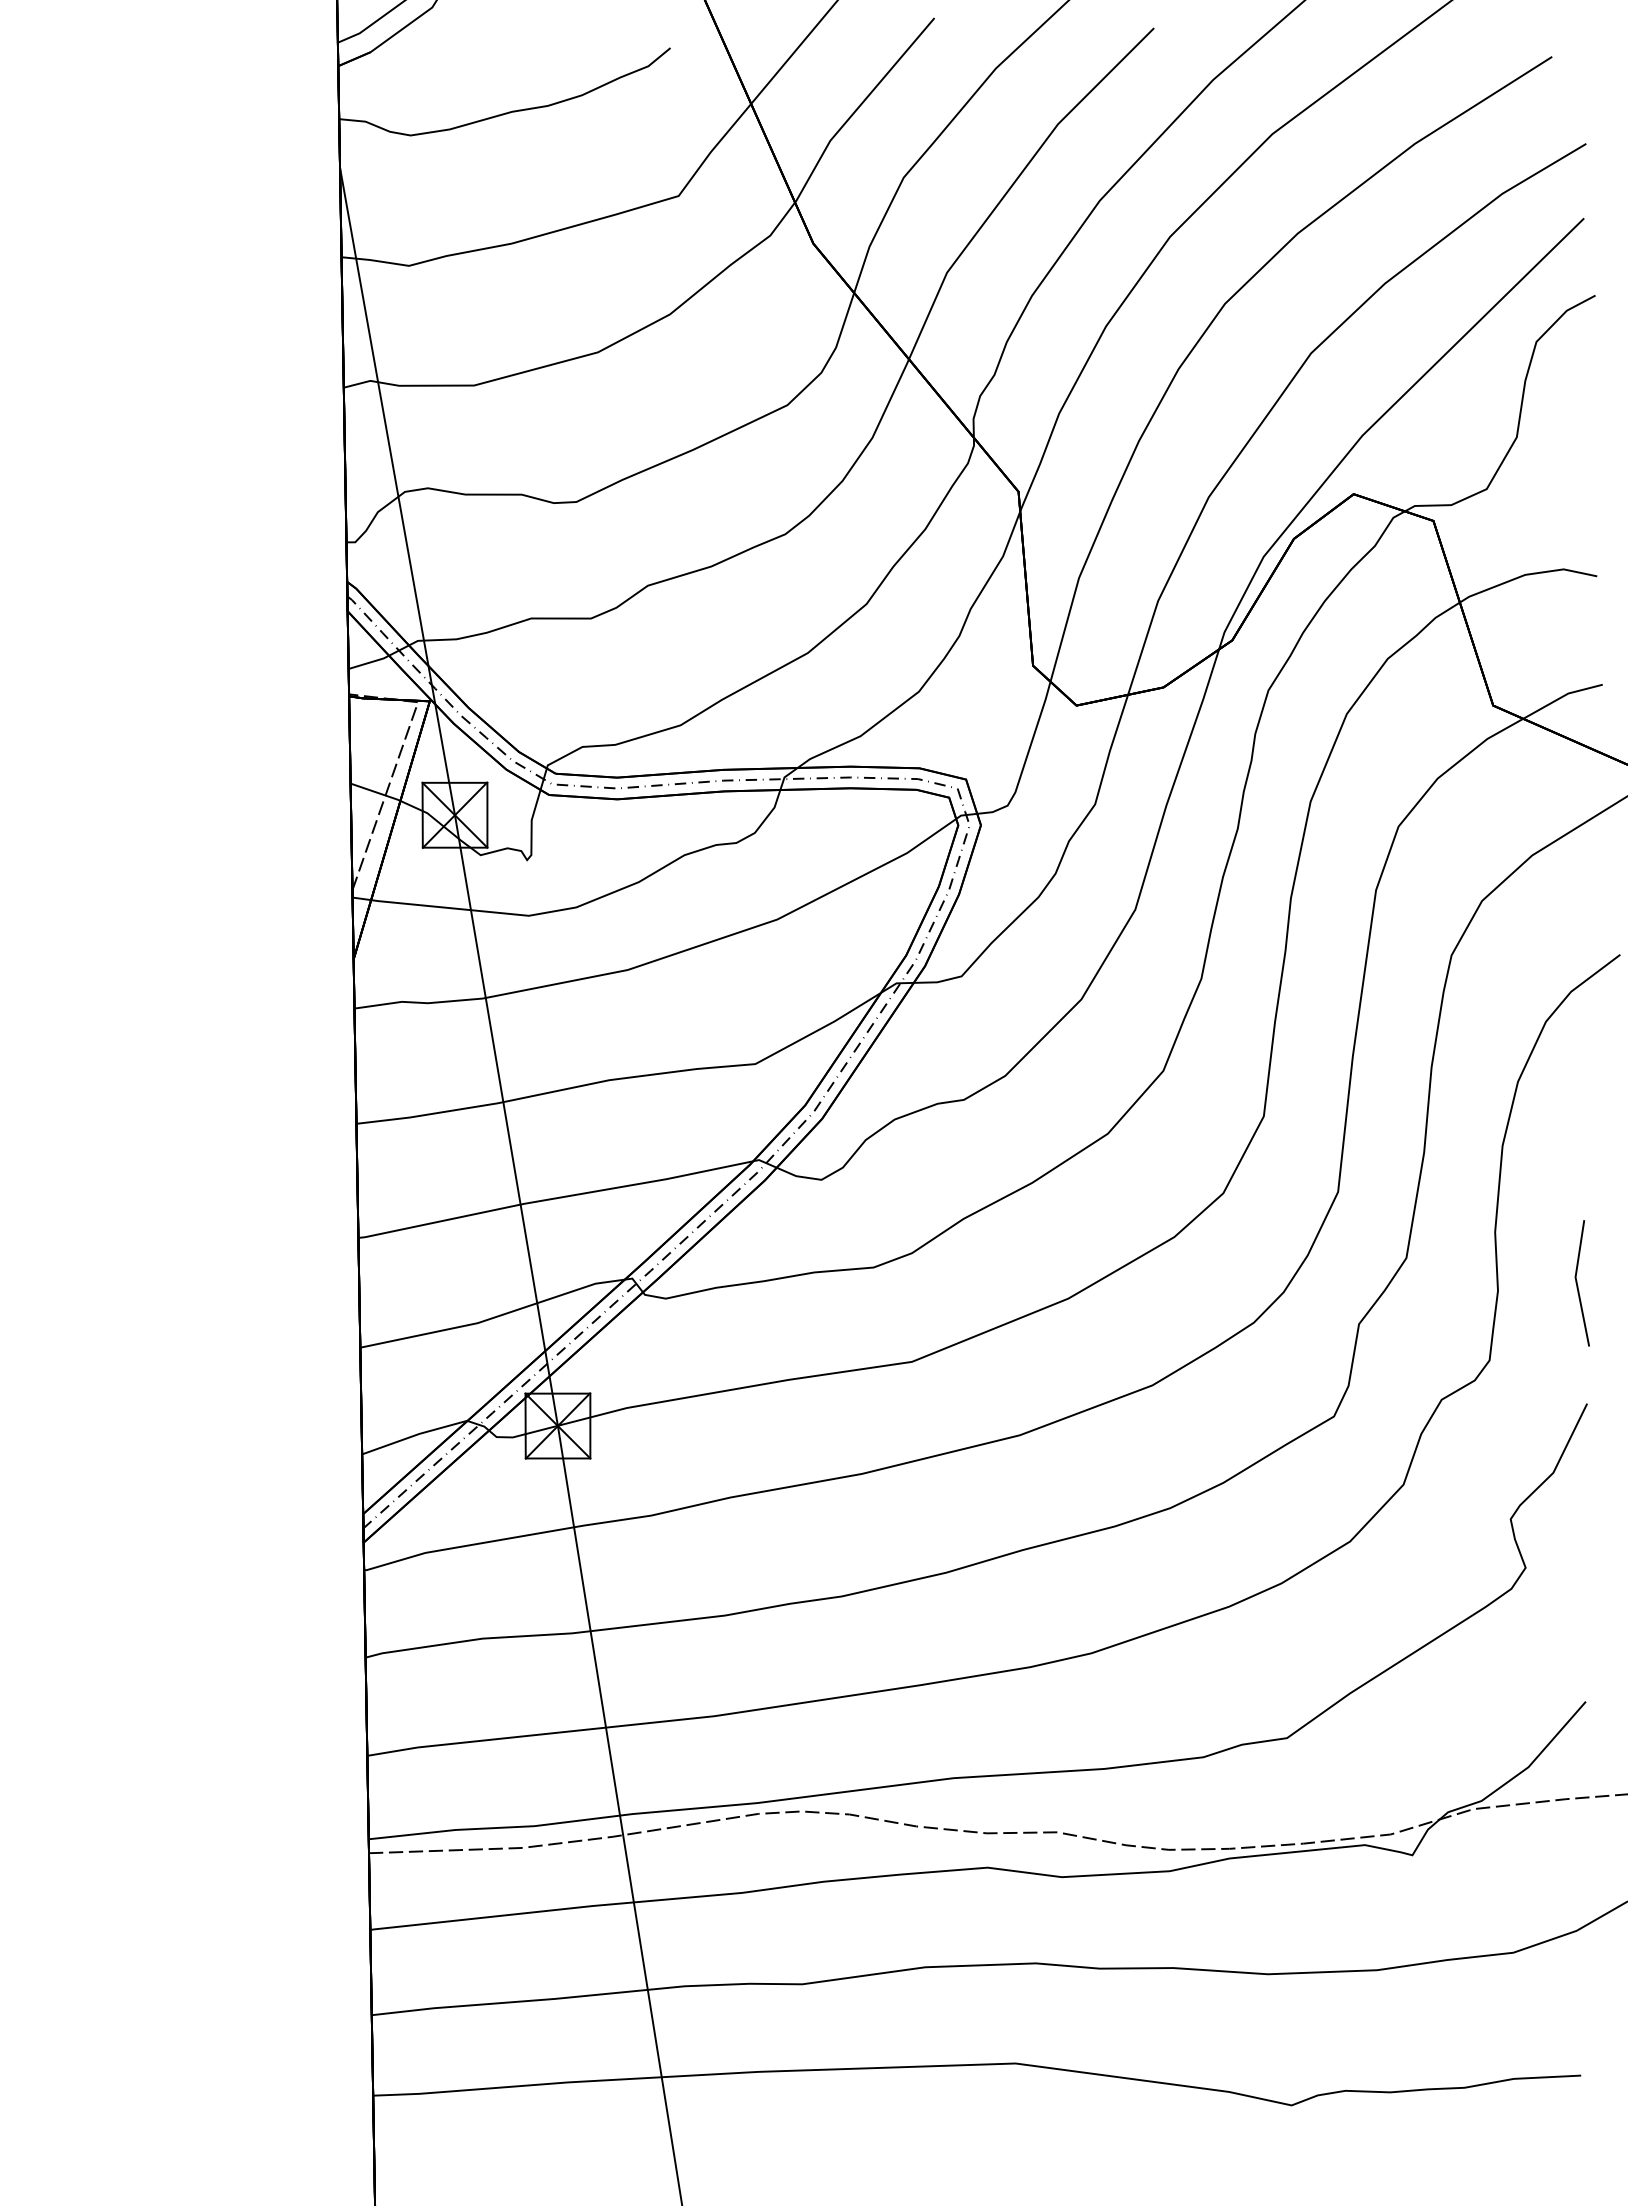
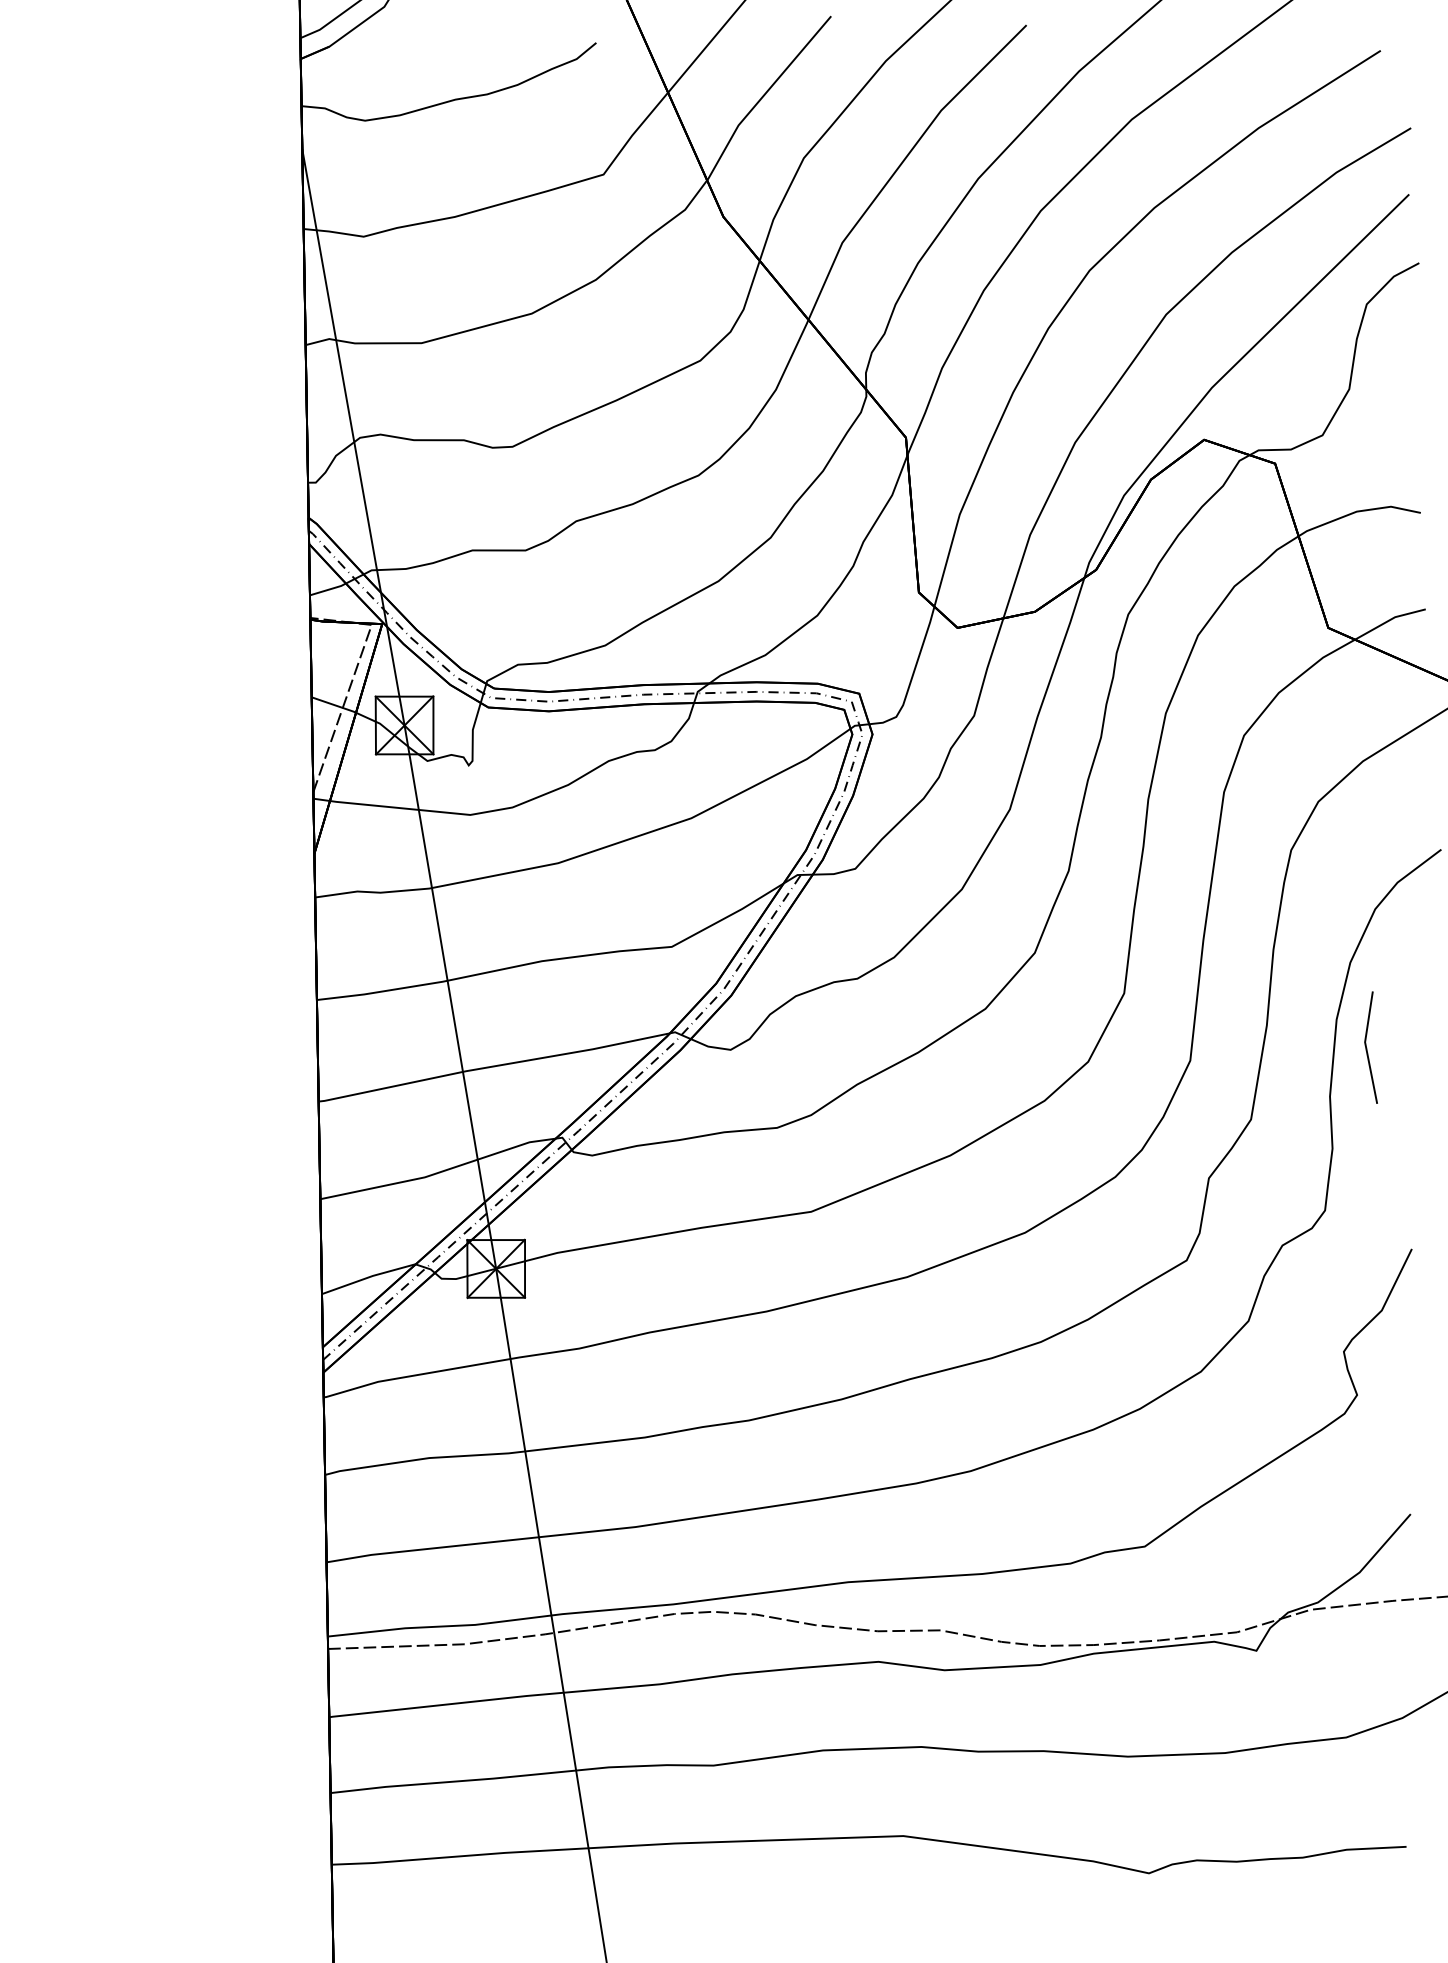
line: (1578, 1285) -> (1367, 1049), moved

